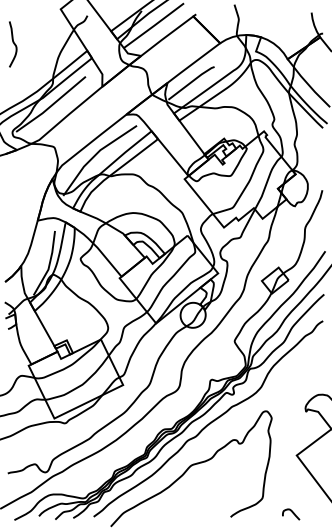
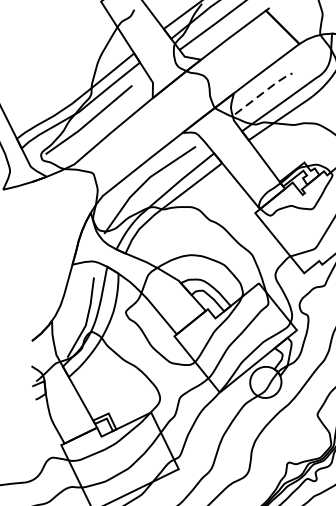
curve: (13, 44) -> (42, 45), removed
line: (192, 81) -> (265, 91), solid -> dashed

